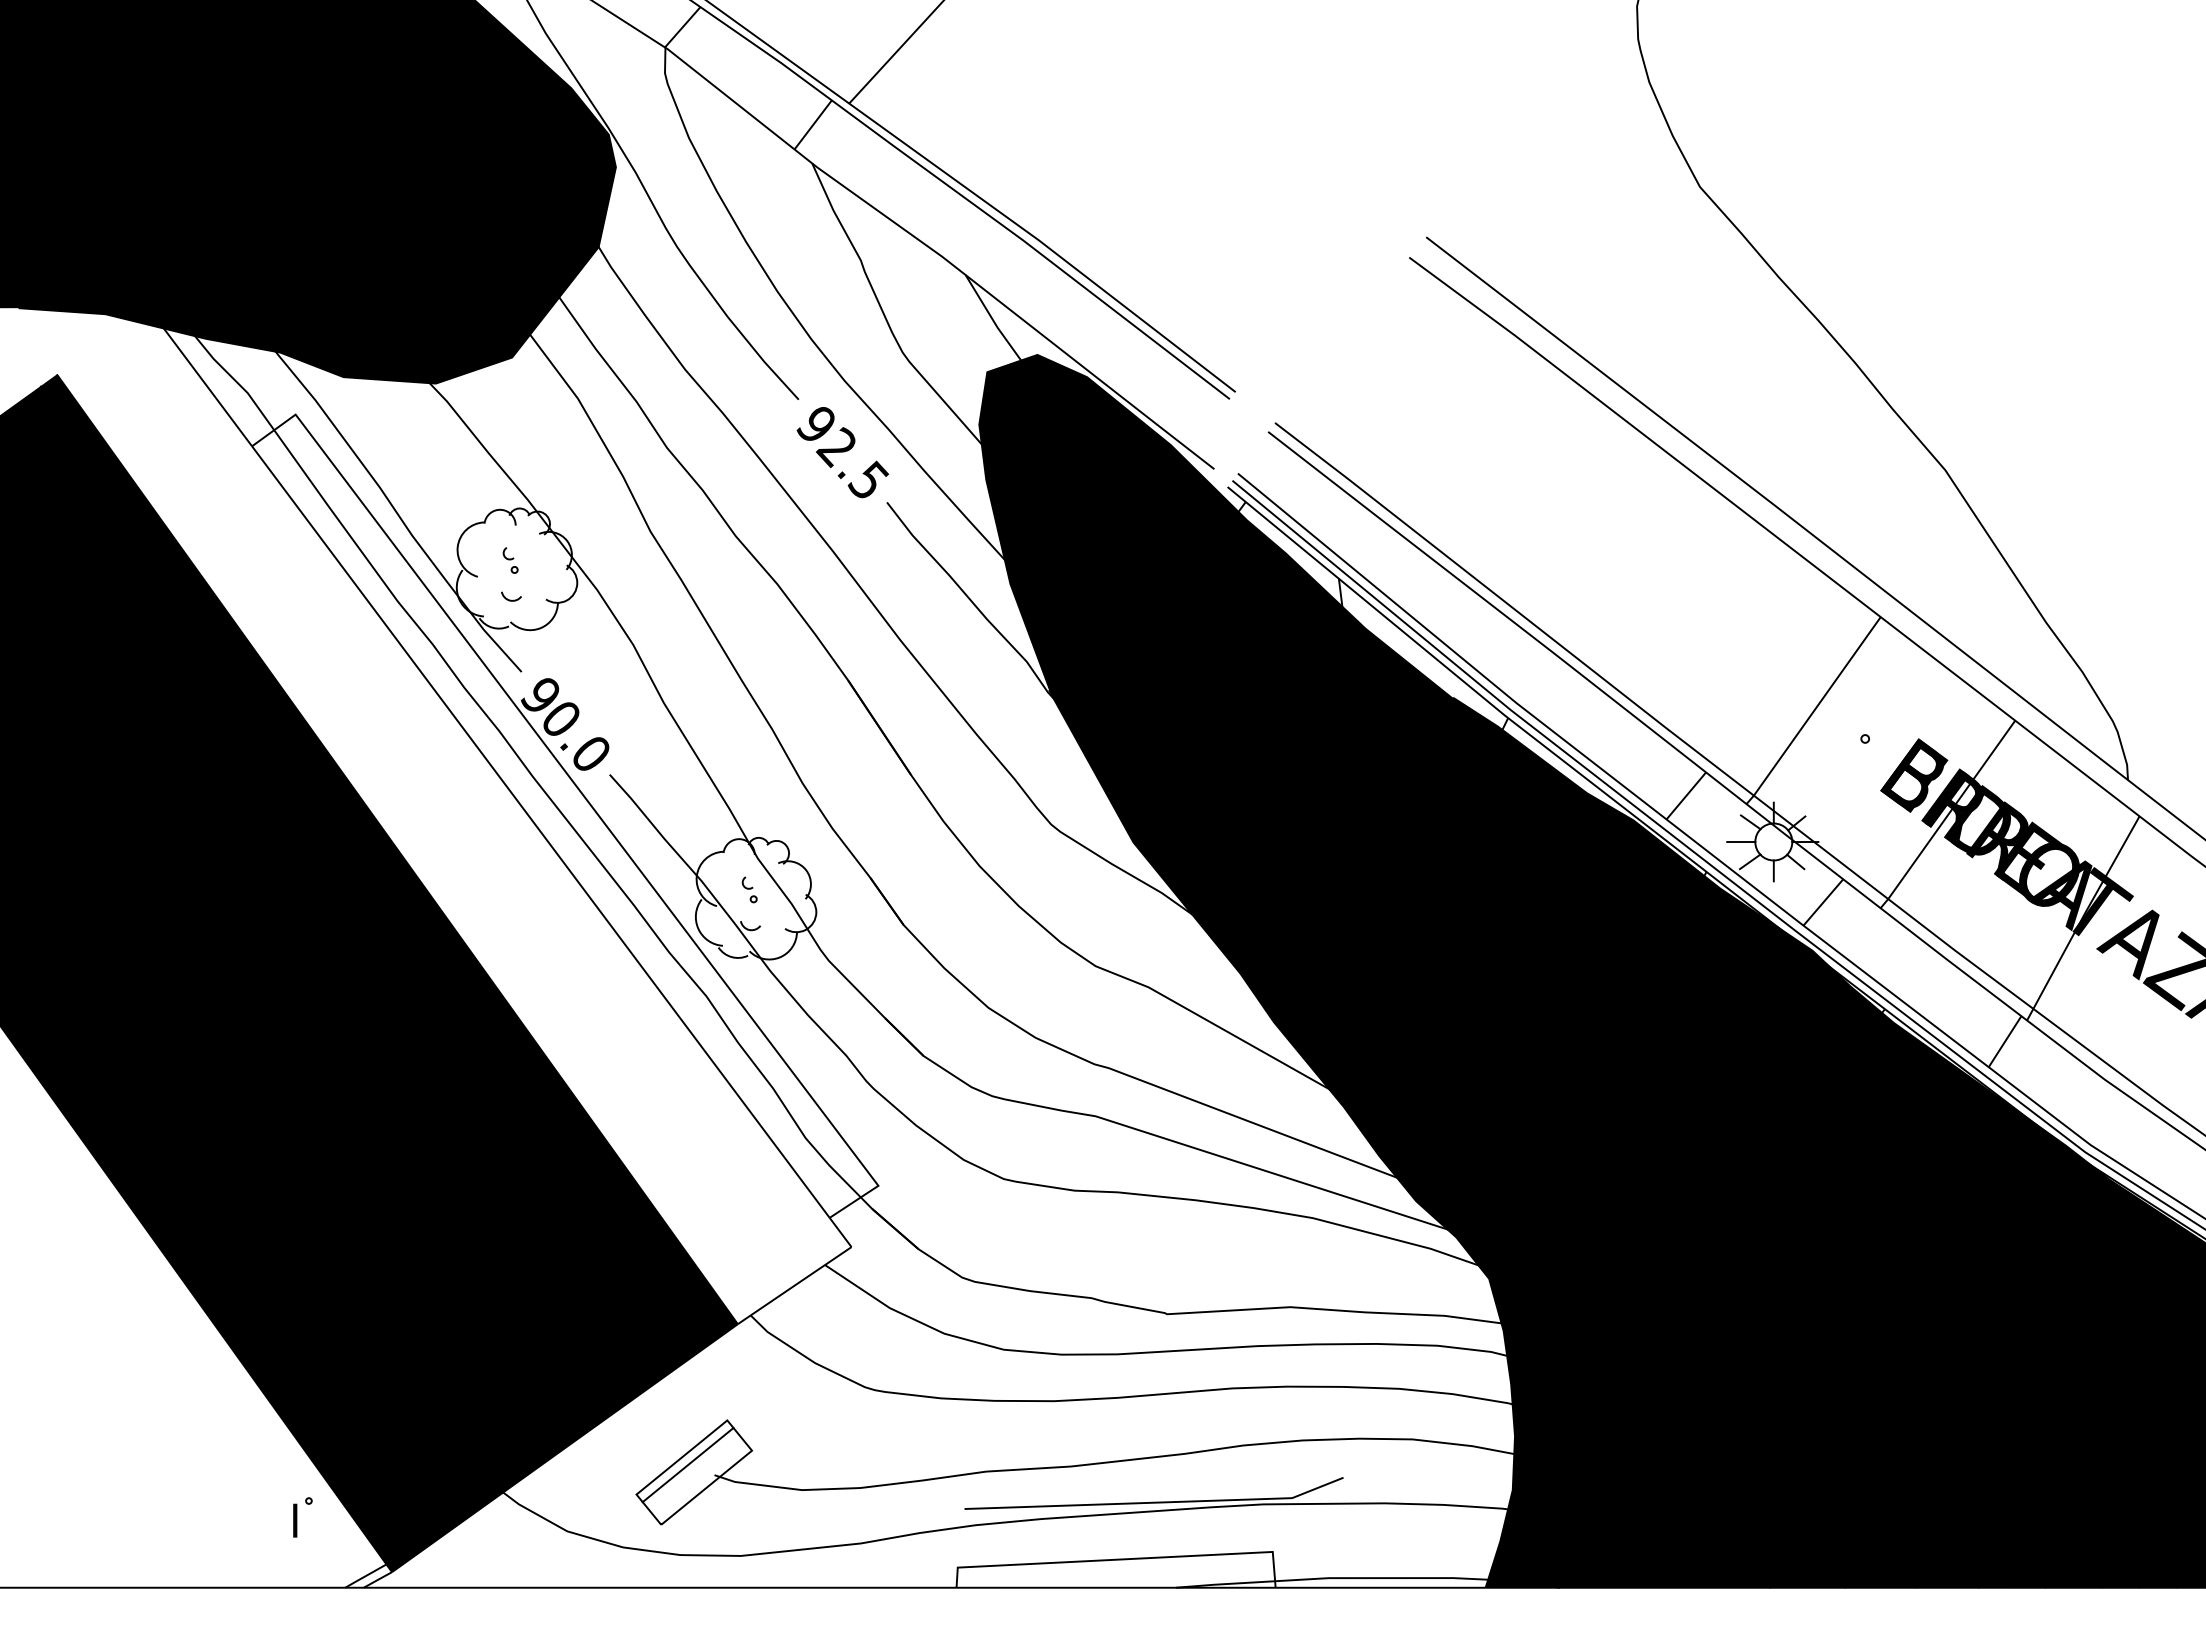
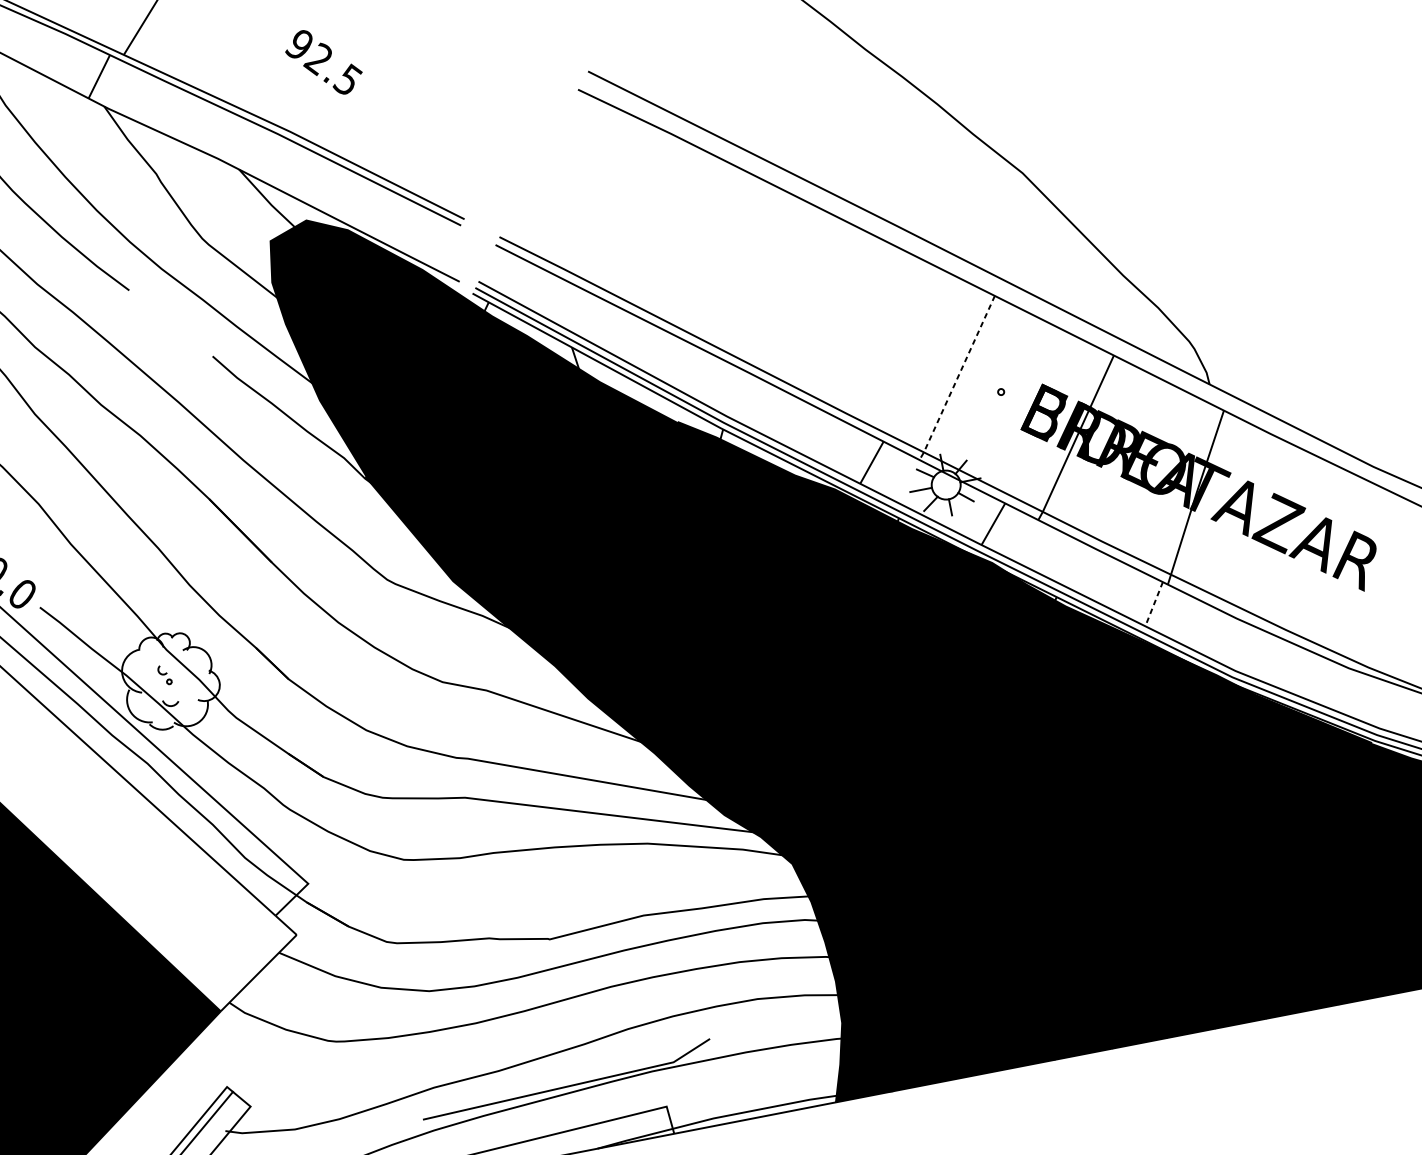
text: (842, 452) -> (323, 62), moved
line: (1813, 712) -> (957, 379), solid -> dashed
line: (2004, 1042) -> (1153, 604), solid -> dashed

